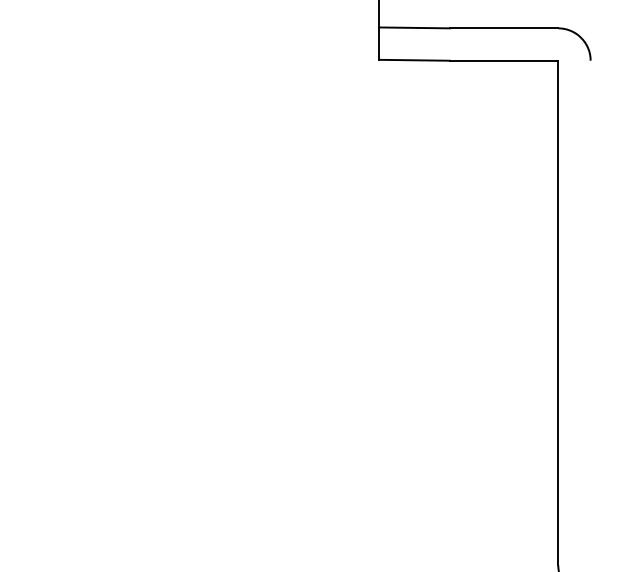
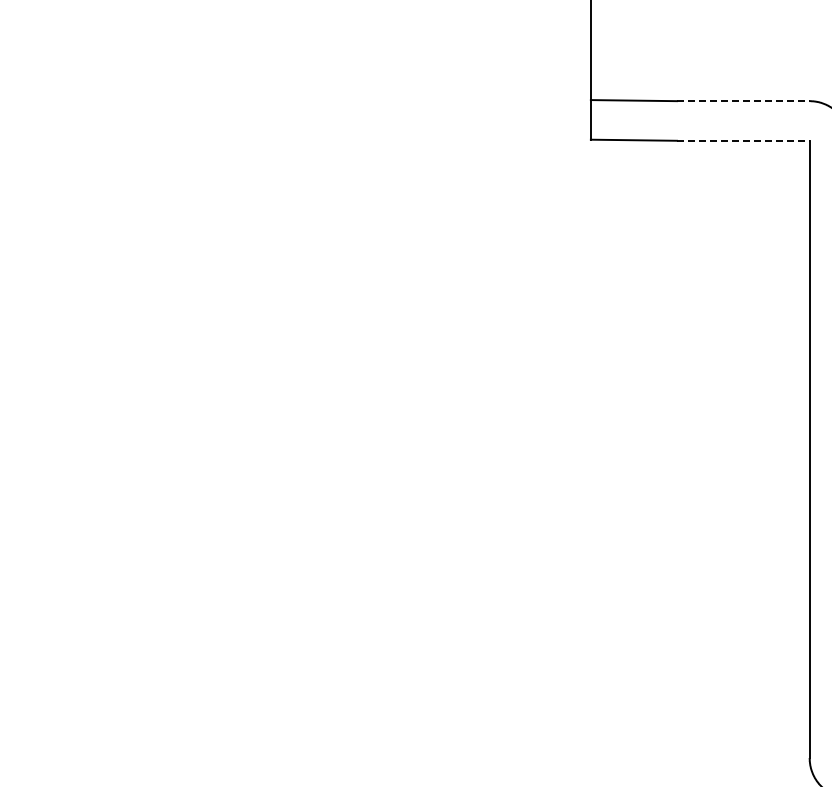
line: (504, 28) -> (743, 101), solid -> dashed
line: (504, 60) -> (743, 140), solid -> dashed

